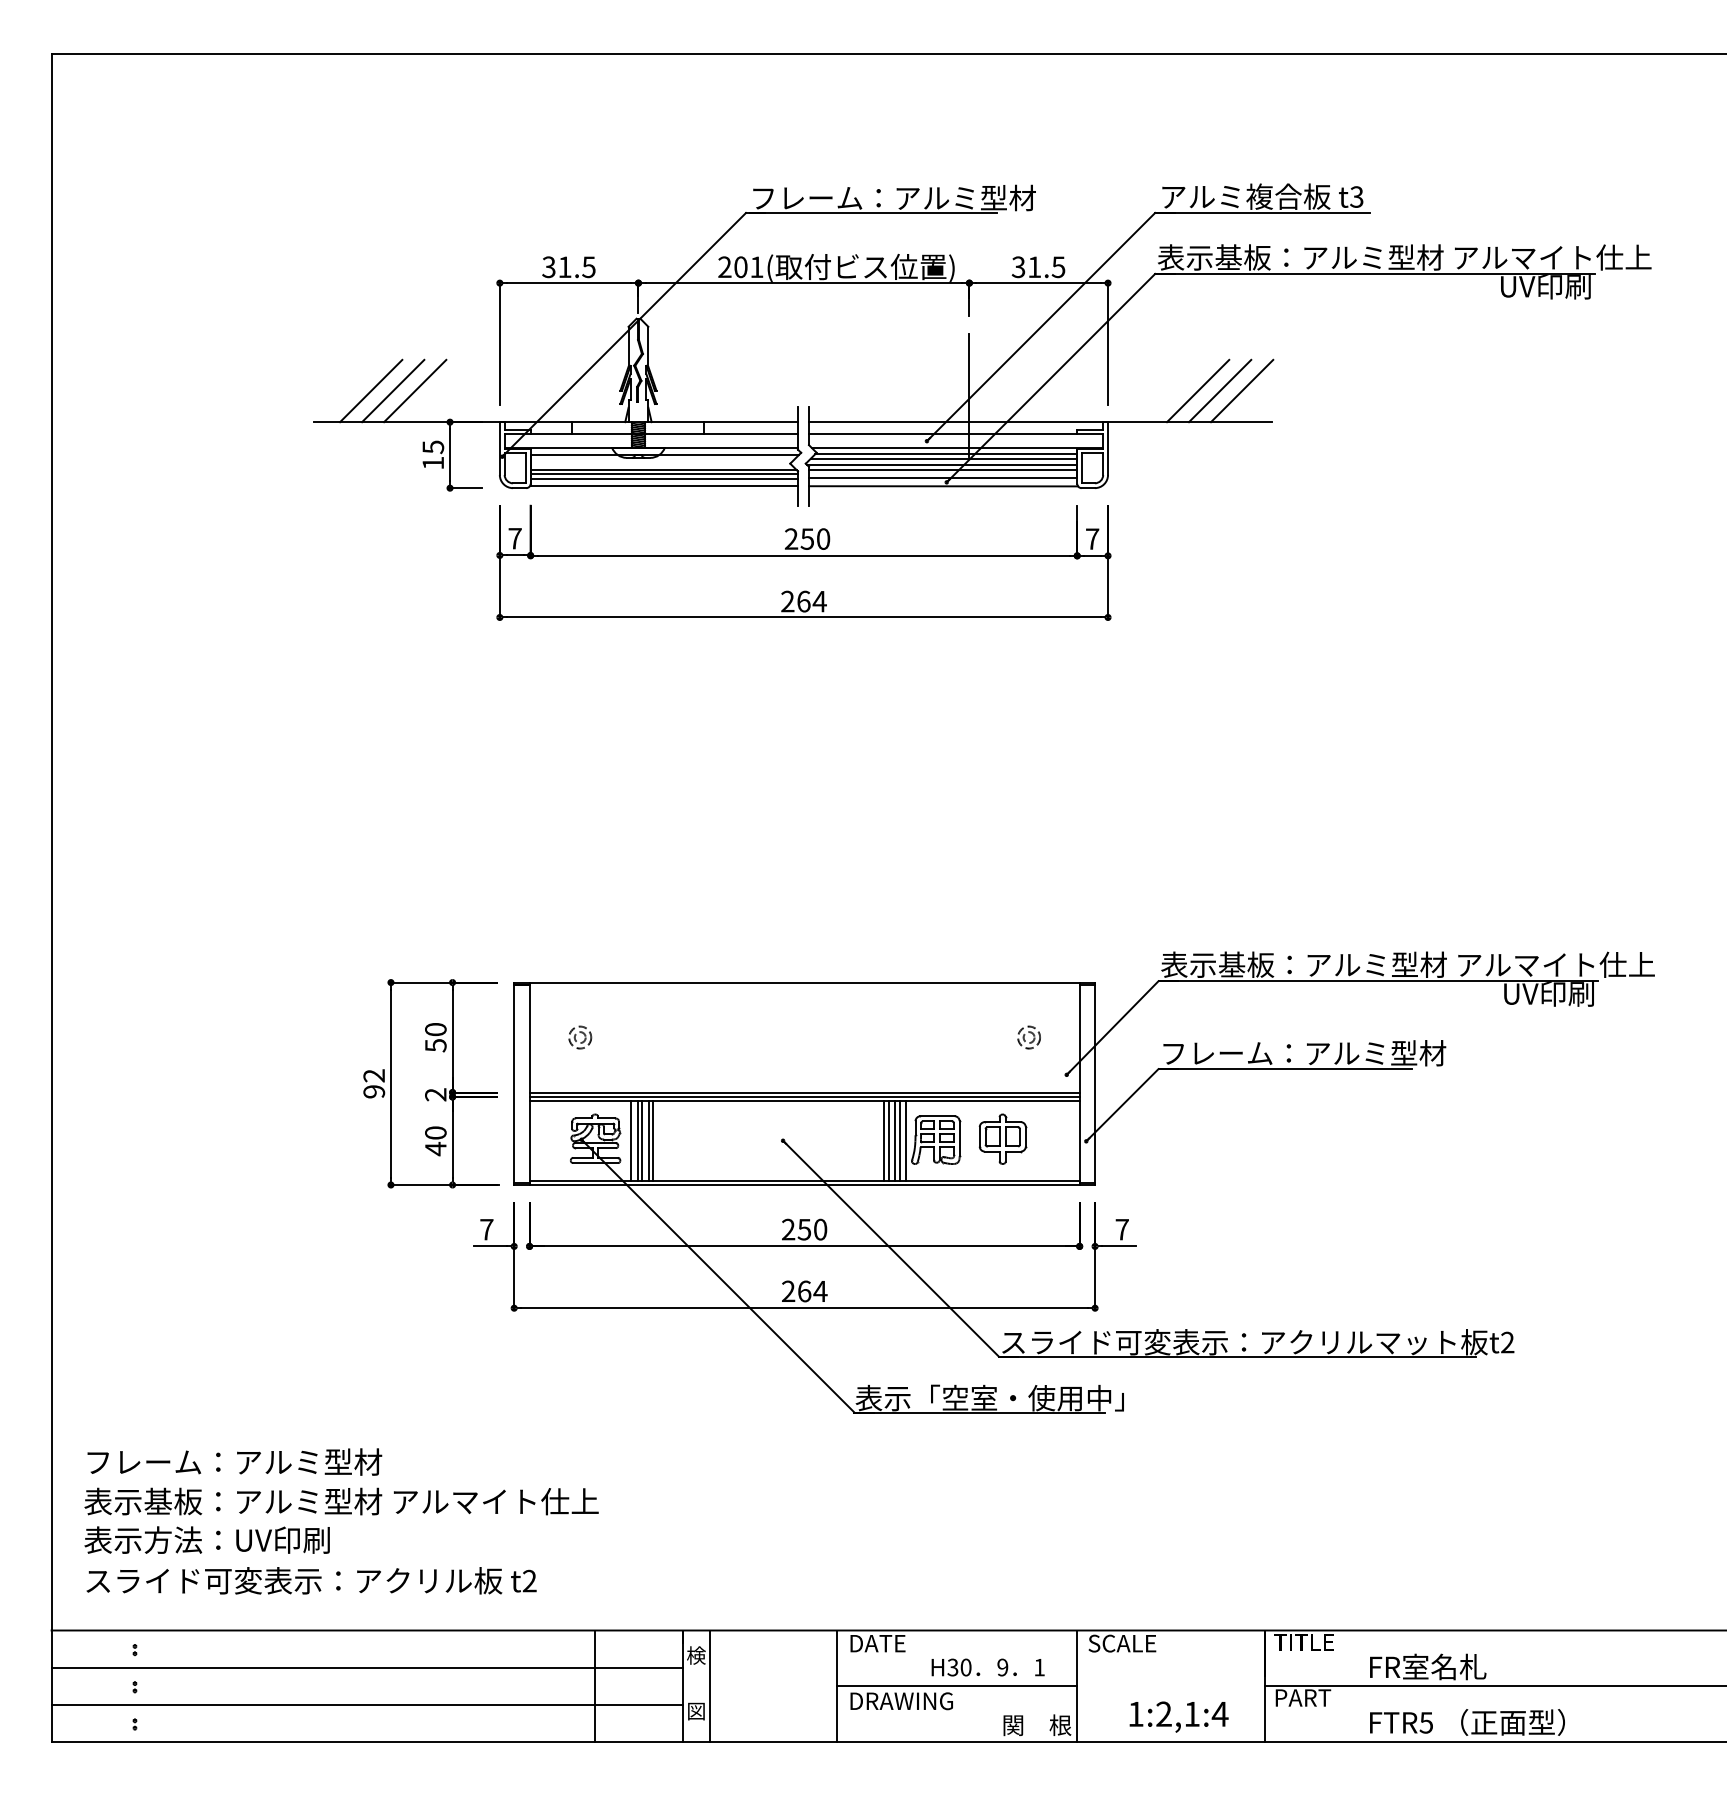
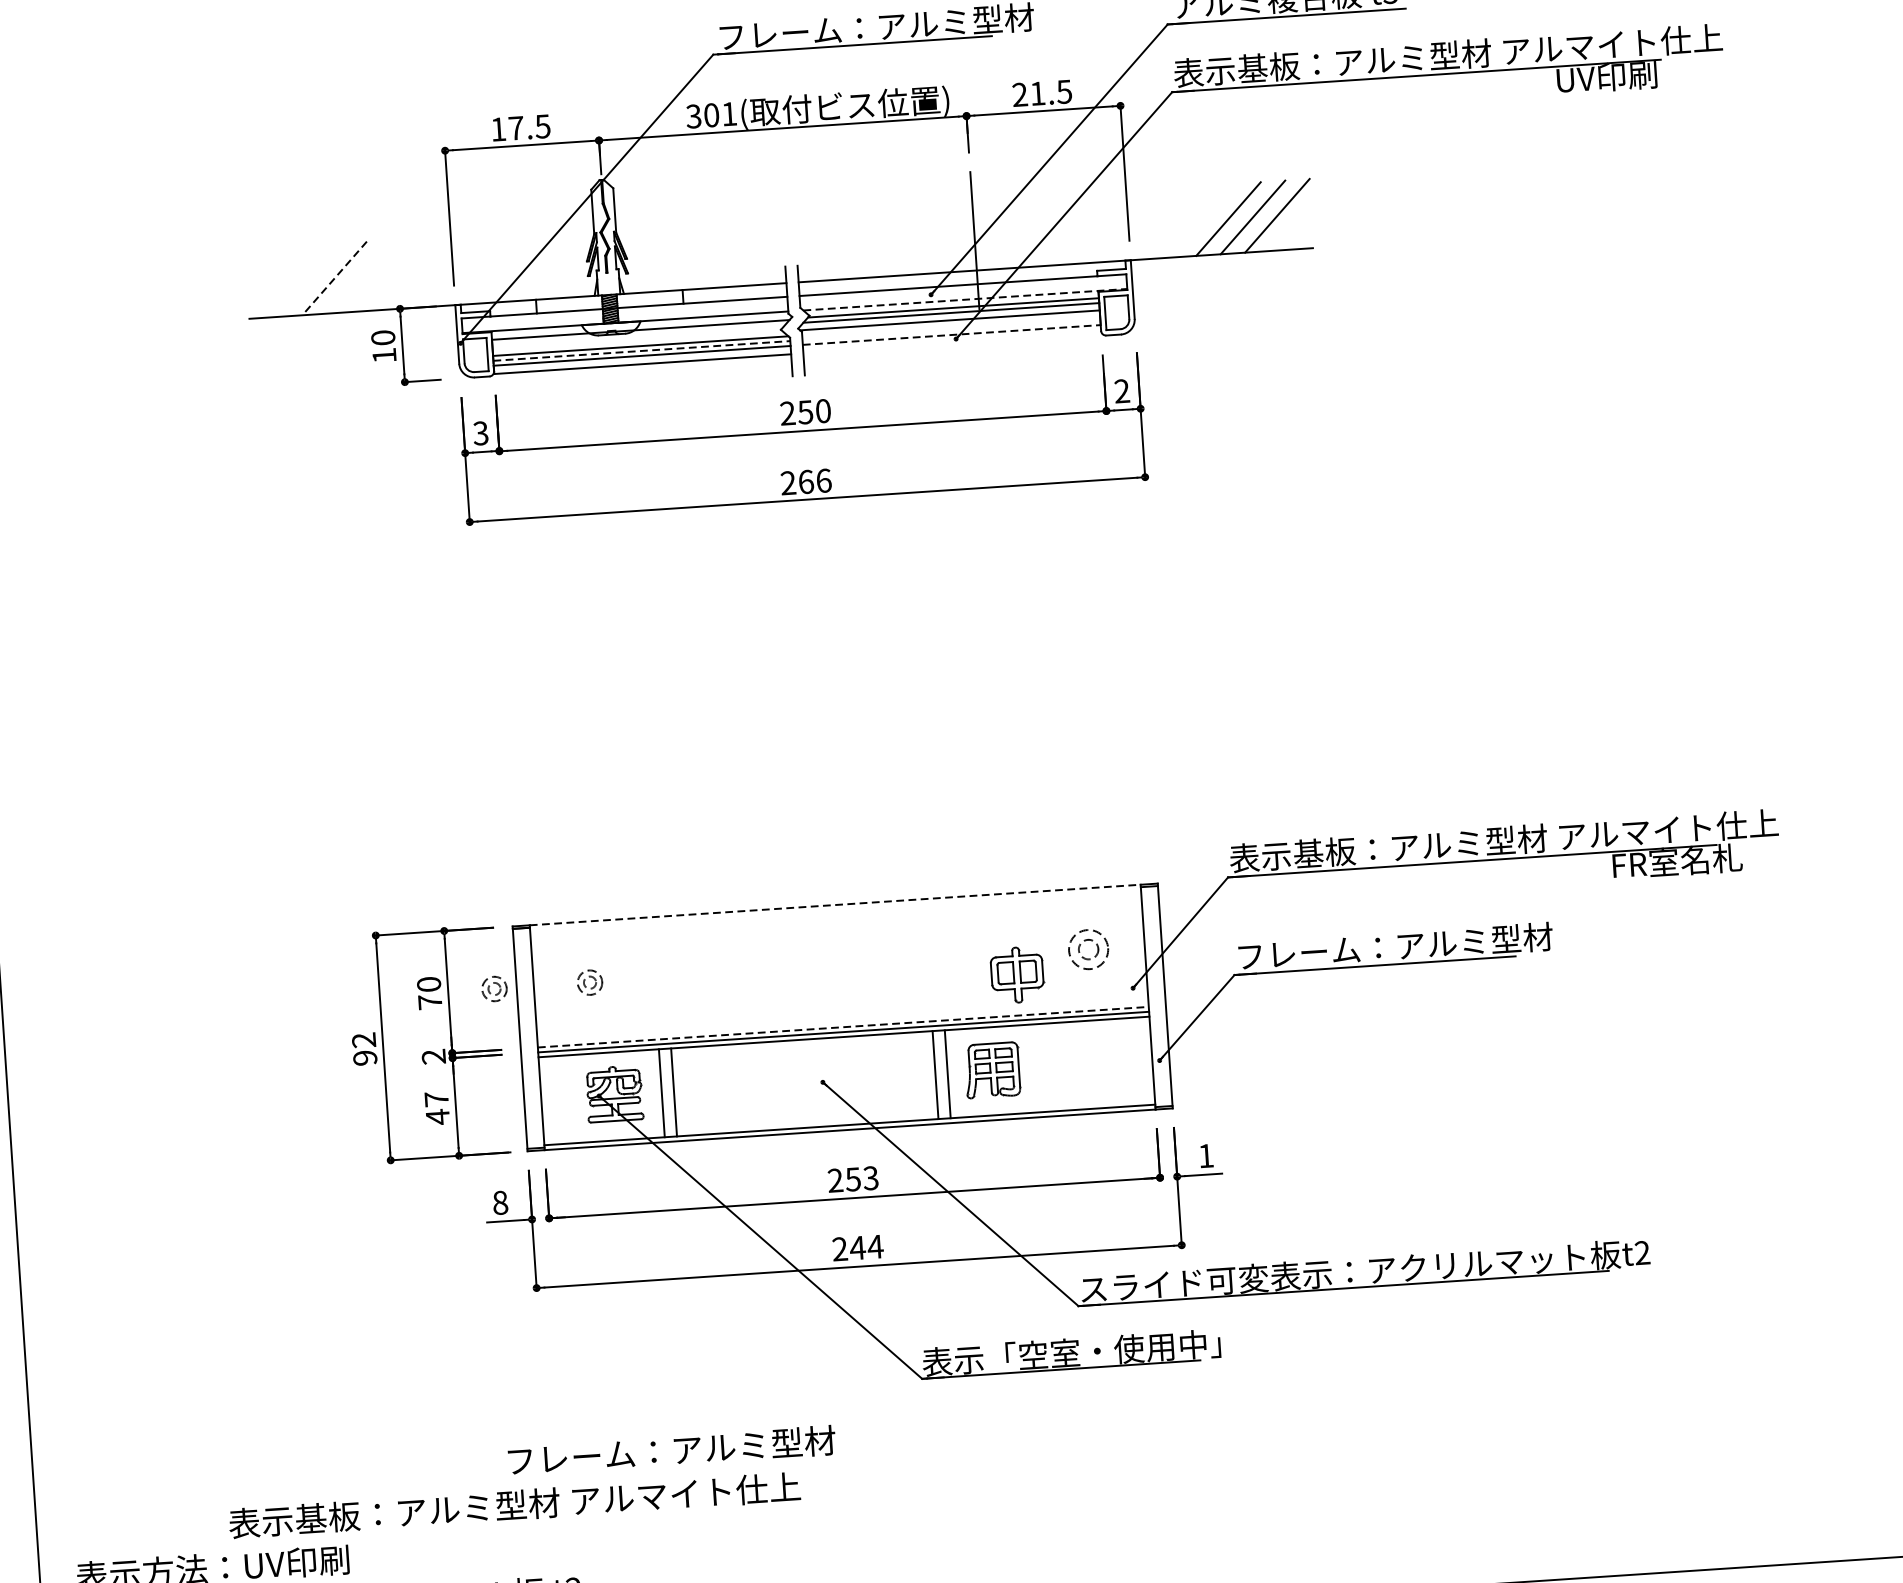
text: (556, 267) -> (506, 129), 31.5 -> 17.5
text: (724, 267) -> (693, 116), 201( -> 301(
text: (1018, 267) -> (1019, 95), 31.5 -> 21.5
line: (371, 390) -> (310, 279), removed
line: (415, 390) -> (359, 276), removed
line: (392, 391) -> (333, 279), solid -> dashed
text: (433, 447) -> (383, 338), 15 -> 10
line: (957, 447) -> (965, 299), solid -> dashed
line: (942, 469) -> (950, 325), removed
line: (664, 474) -> (642, 351), solid -> dashed
line: (943, 478) -> (952, 334), solid -> dashed
line: (943, 486) -> (952, 343), removed
text: (514, 538) -> (480, 433), 7 -> 3
text: (1092, 538) -> (1122, 390), 7 -> 2
text: (819, 601) -> (823, 480), 264 -> 266
line: (805, 982) -> (836, 904), solid -> dashed
text: (1562, 993) -> (1677, 861), UV印刷 -> FR室名札
part: (494, 1037) -> (494, 988), added
part: (1028, 1037) -> (1087, 949), size x1.6
text: (435, 1045) -> (429, 1002), 50 -> 70
line: (805, 1092) -> (844, 1027), solid -> dashed
text: (435, 1132) -> (436, 1098), 40 -> 47
part: (1002, 1138) -> (1016, 974), moved
line: (631, 1140) -> (654, 1093), removed
line: (642, 1140) -> (666, 1092), removed
line: (653, 1140) -> (678, 1091), removed
line: (888, 1140) -> (939, 1074), removed
line: (899, 1140) -> (952, 1073), removed
line: (906, 1140) -> (959, 1072), removed
text: (486, 1229) -> (500, 1202), 7 -> 8
text: (820, 1229) -> (871, 1178), 250 -> 253
text: (1121, 1229) -> (1205, 1155), 7 -> 1
text: (804, 1291) -> (857, 1248), 264 -> 244
text: (234, 1461) -> (671, 1450), moved
text: (341, 1501) -> (514, 1505), moved

